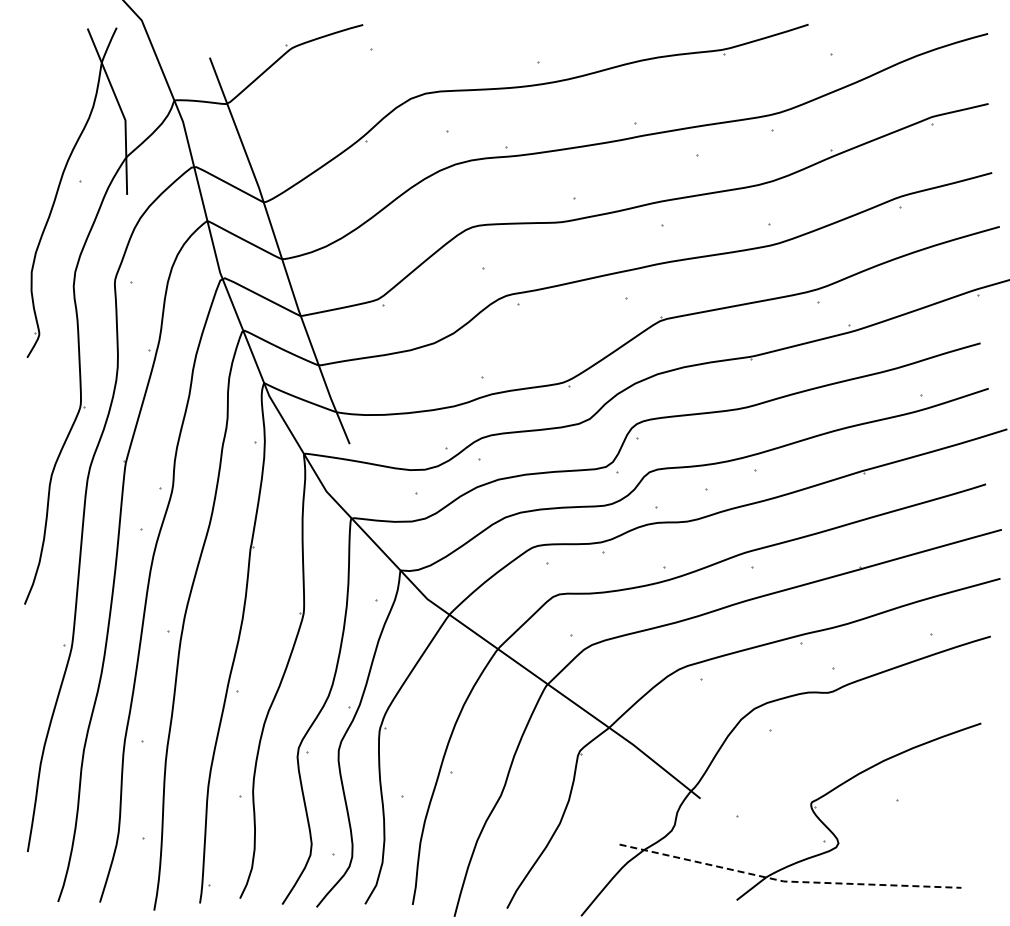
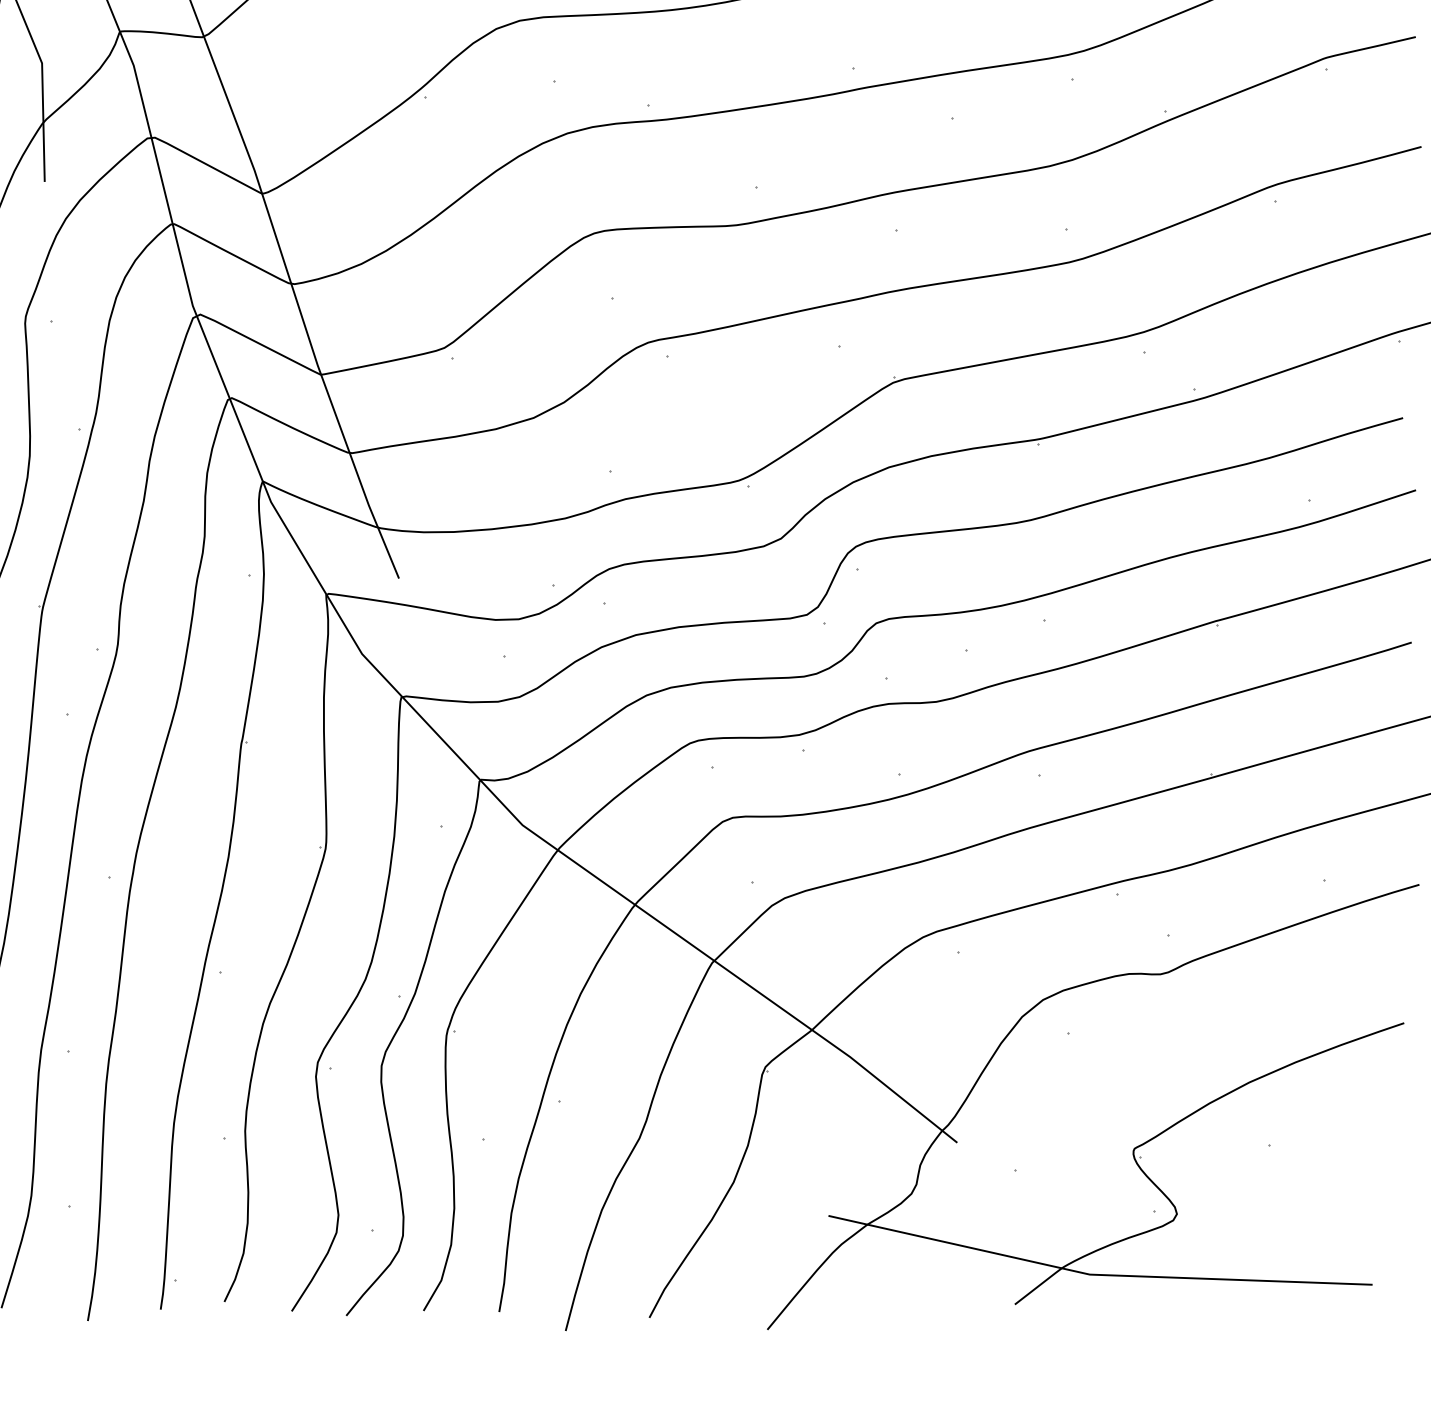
line: (787, 881) -> (1095, 1274), dashed -> solid

